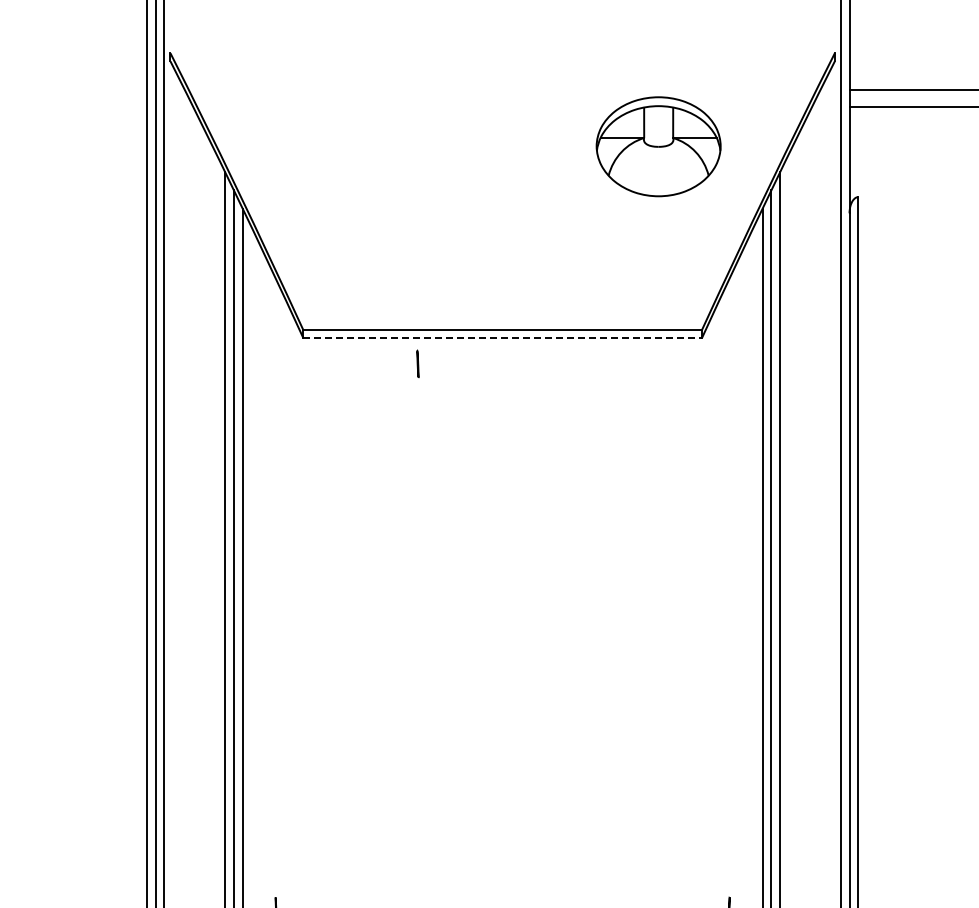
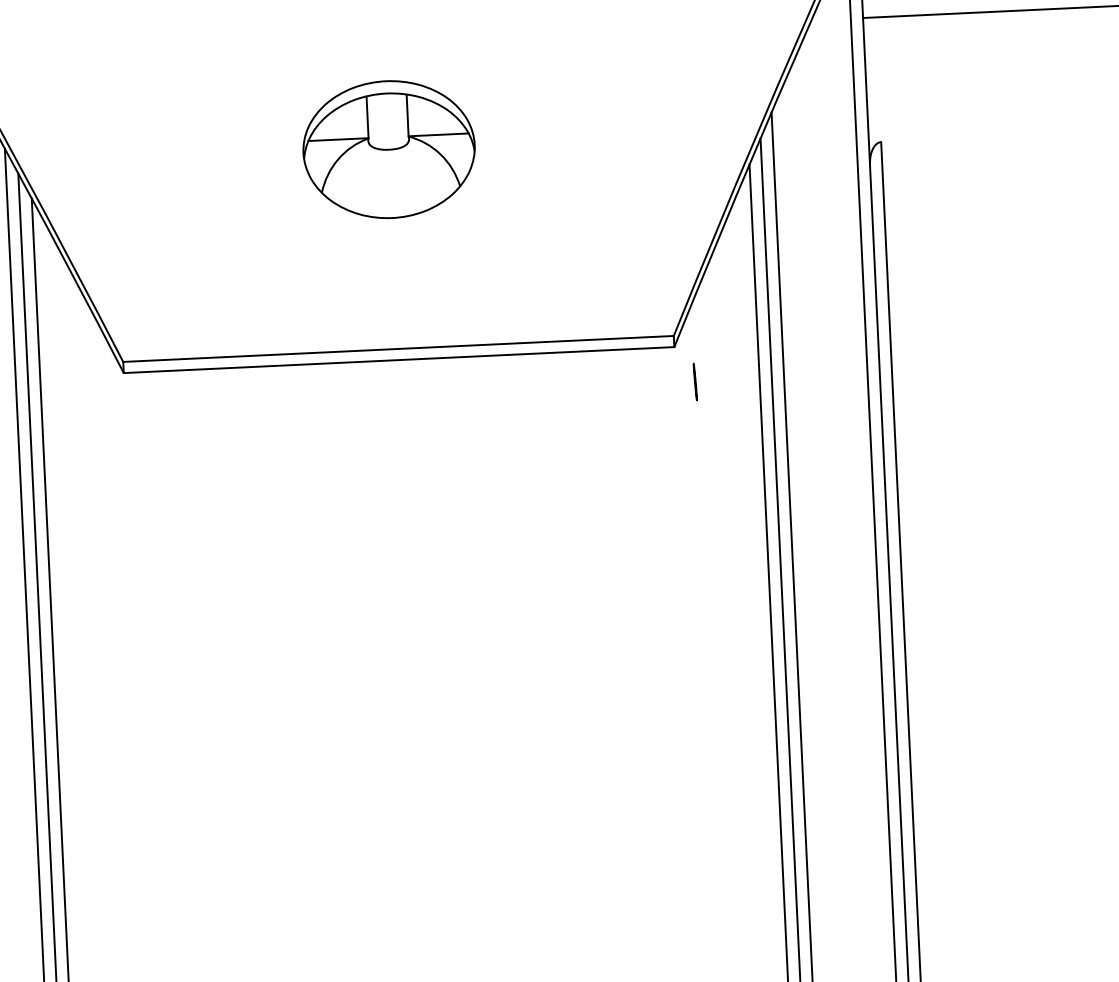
part: (658, 146) -> (388, 149), moved
line: (503, 338) -> (400, 360), dashed -> solid
line: (417, 363) -> (694, 381), moved

